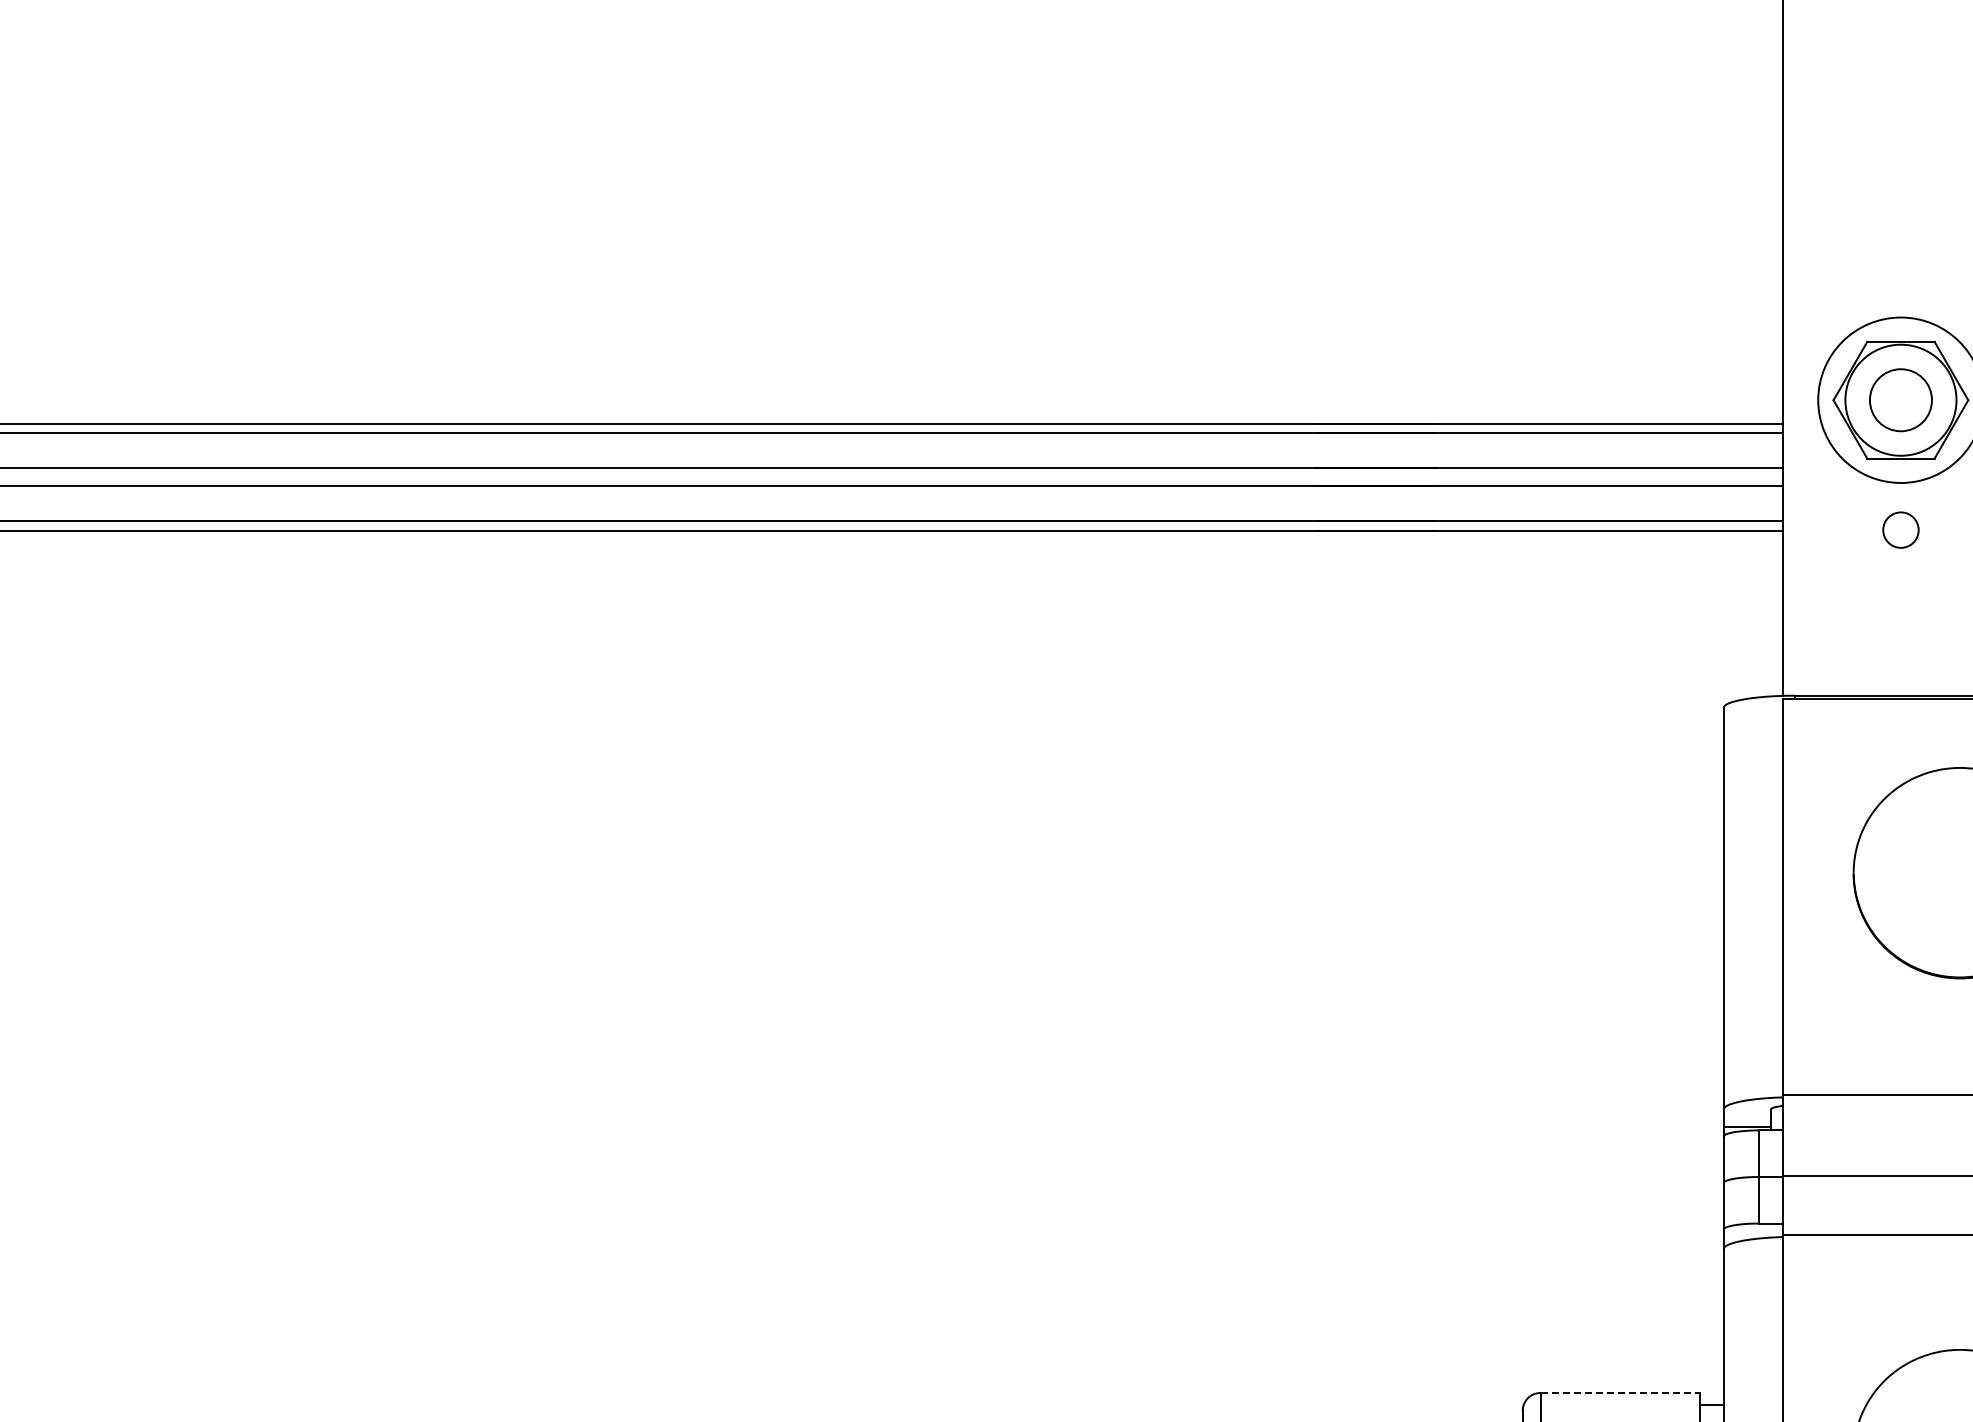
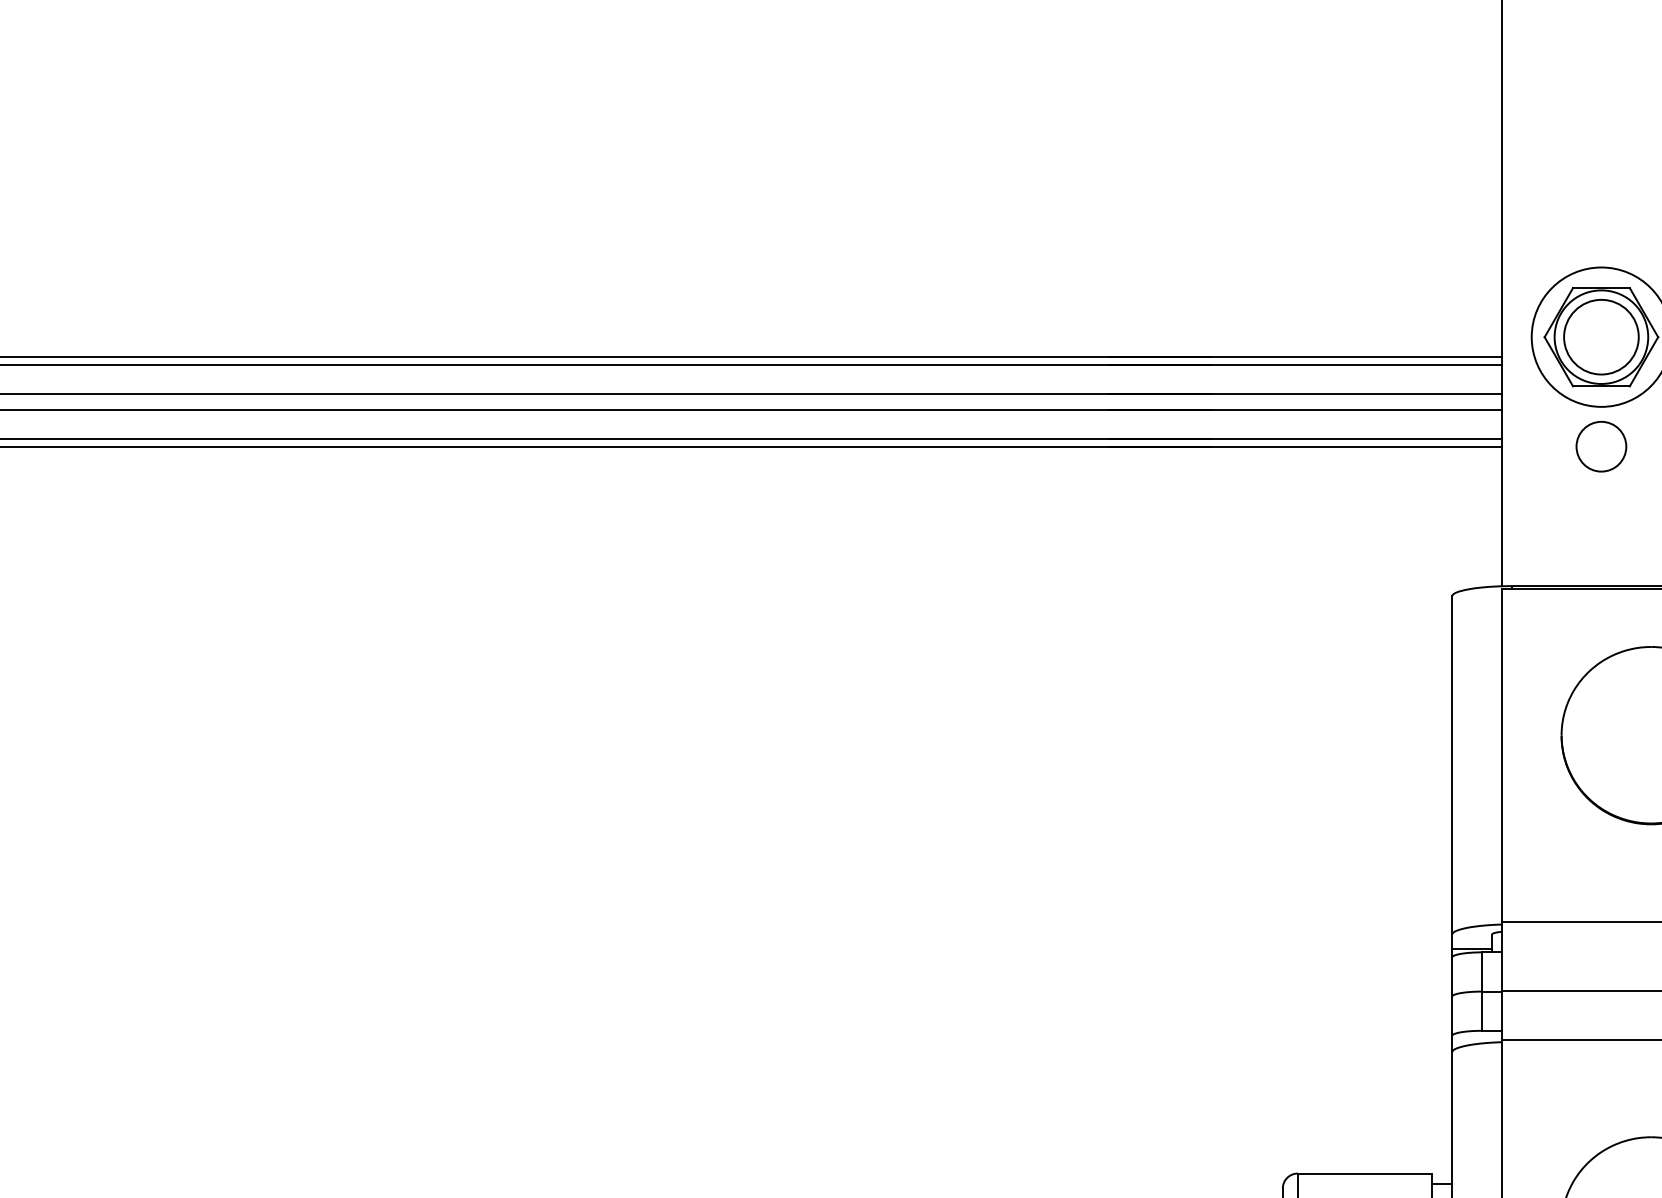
circle: (1900, 399) -> (1601, 336), size x1.43
circle: (1900, 529) -> (1601, 446), size x1.67
line: (1620, 1392) -> (1365, 1173), dashed -> solid

